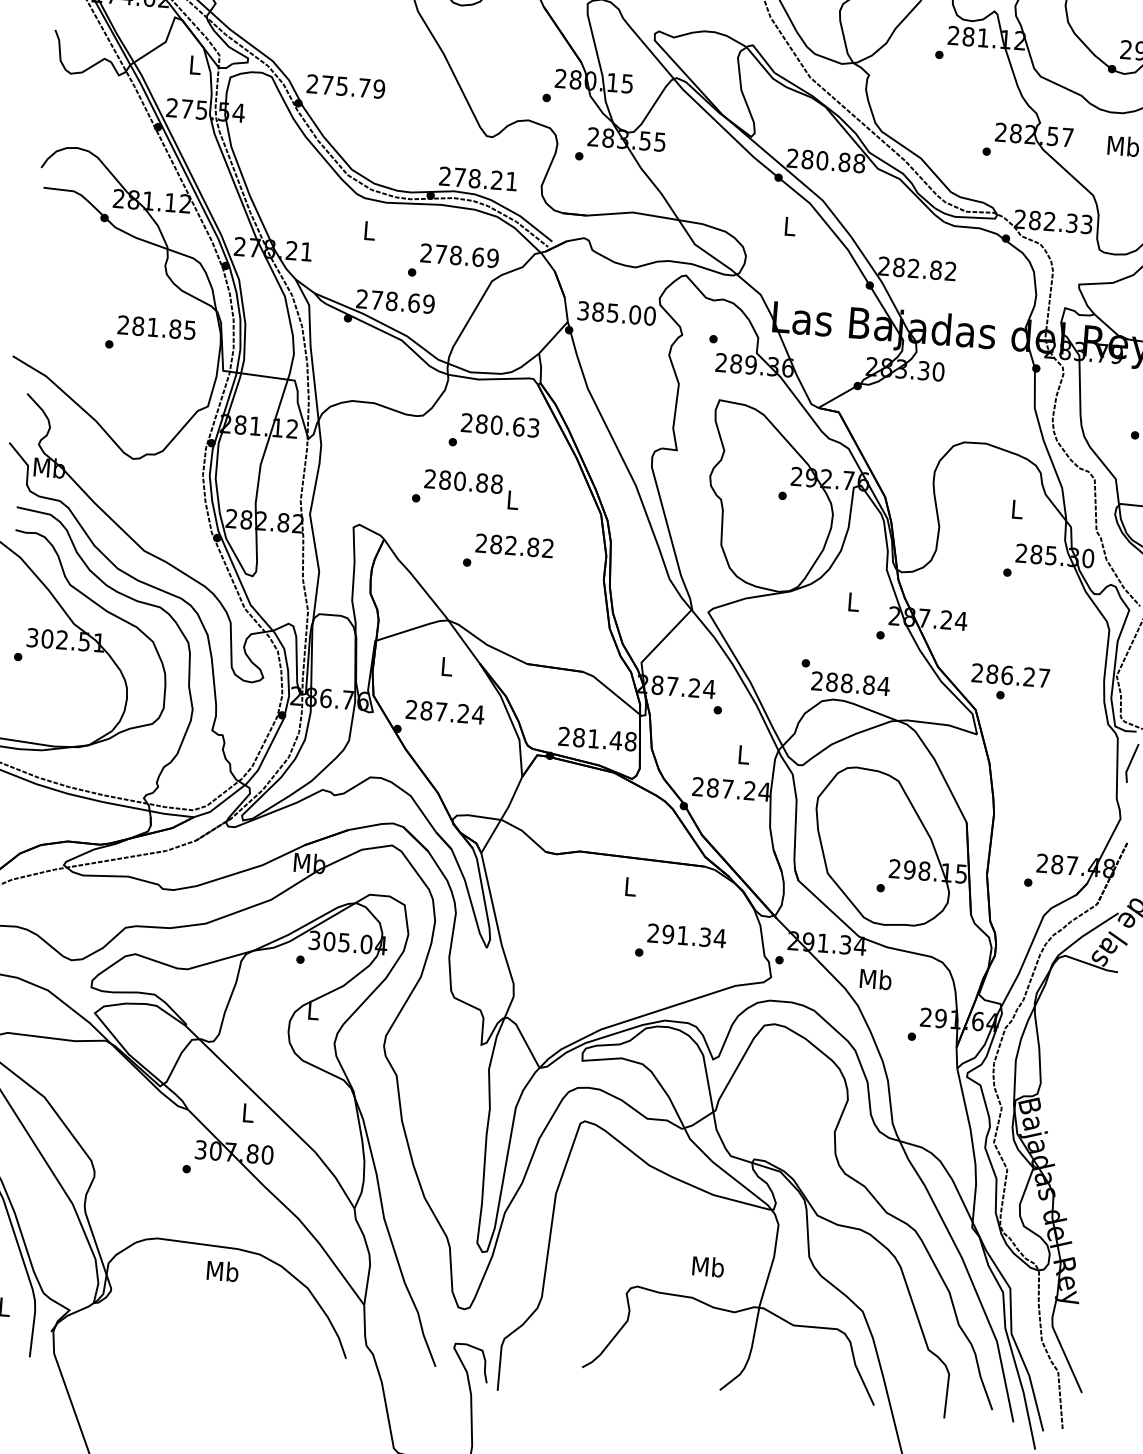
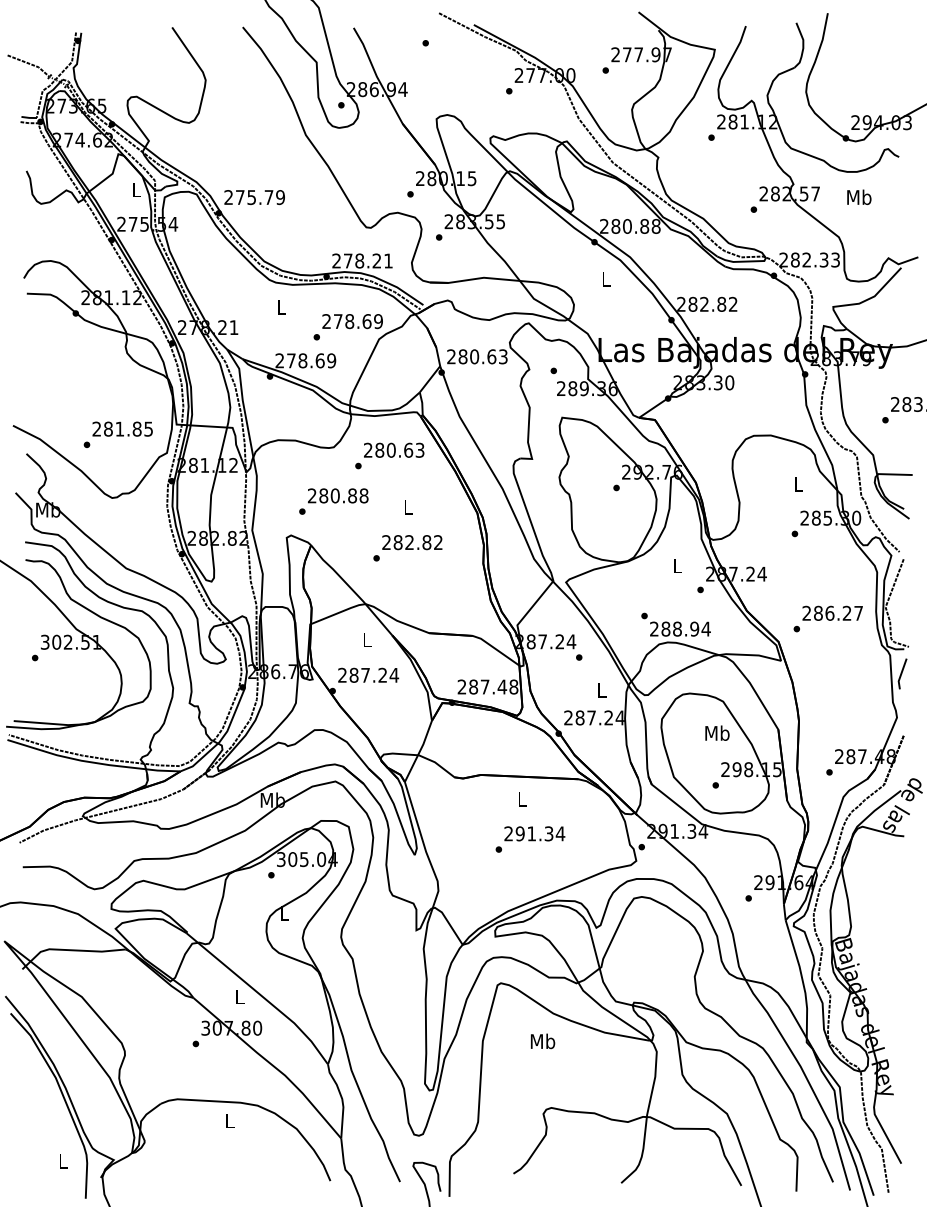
text: (616, 313) -> (477, 356), 385.00 -> 280.63
text: (149, 334) -> (117, 434), moved
text: (457, 488) -> (333, 501), moved
text: (1010, 674) -> (832, 612), moved
text: (868, 684) -> (694, 628), 288.84 -> 288.94
text: (593, 738) -> (484, 686), 281.48 -> 287.48
text: (680, 942) -> (530, 839), moved
text: (876, 978) -> (717, 732), moved
text: (708, 1266) -> (543, 1041), moved
text: (222, 1270) -> (229, 1120), Mb -> L

